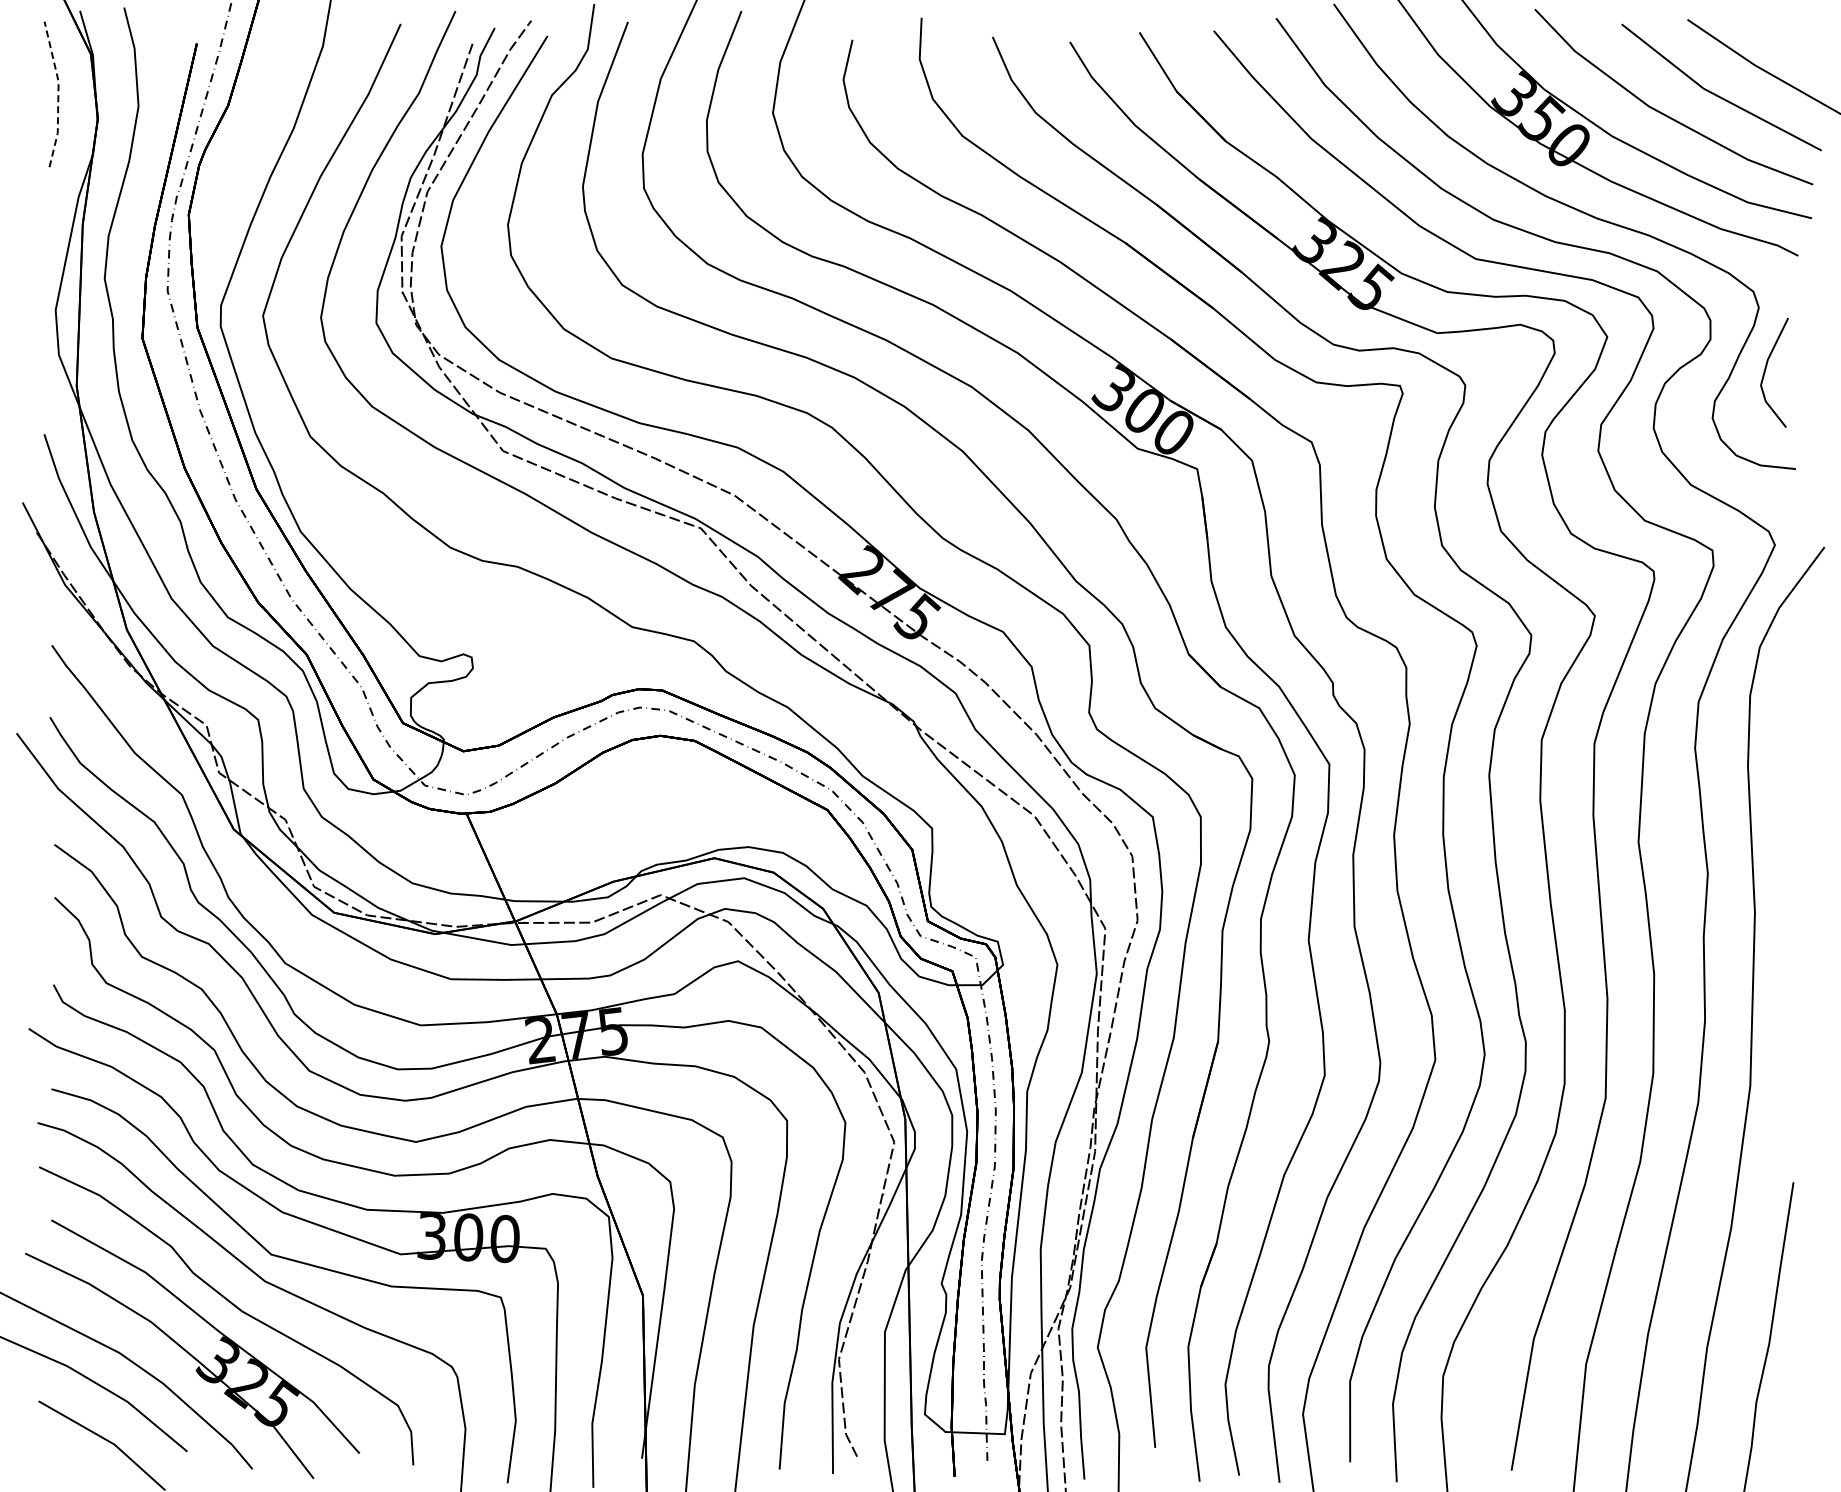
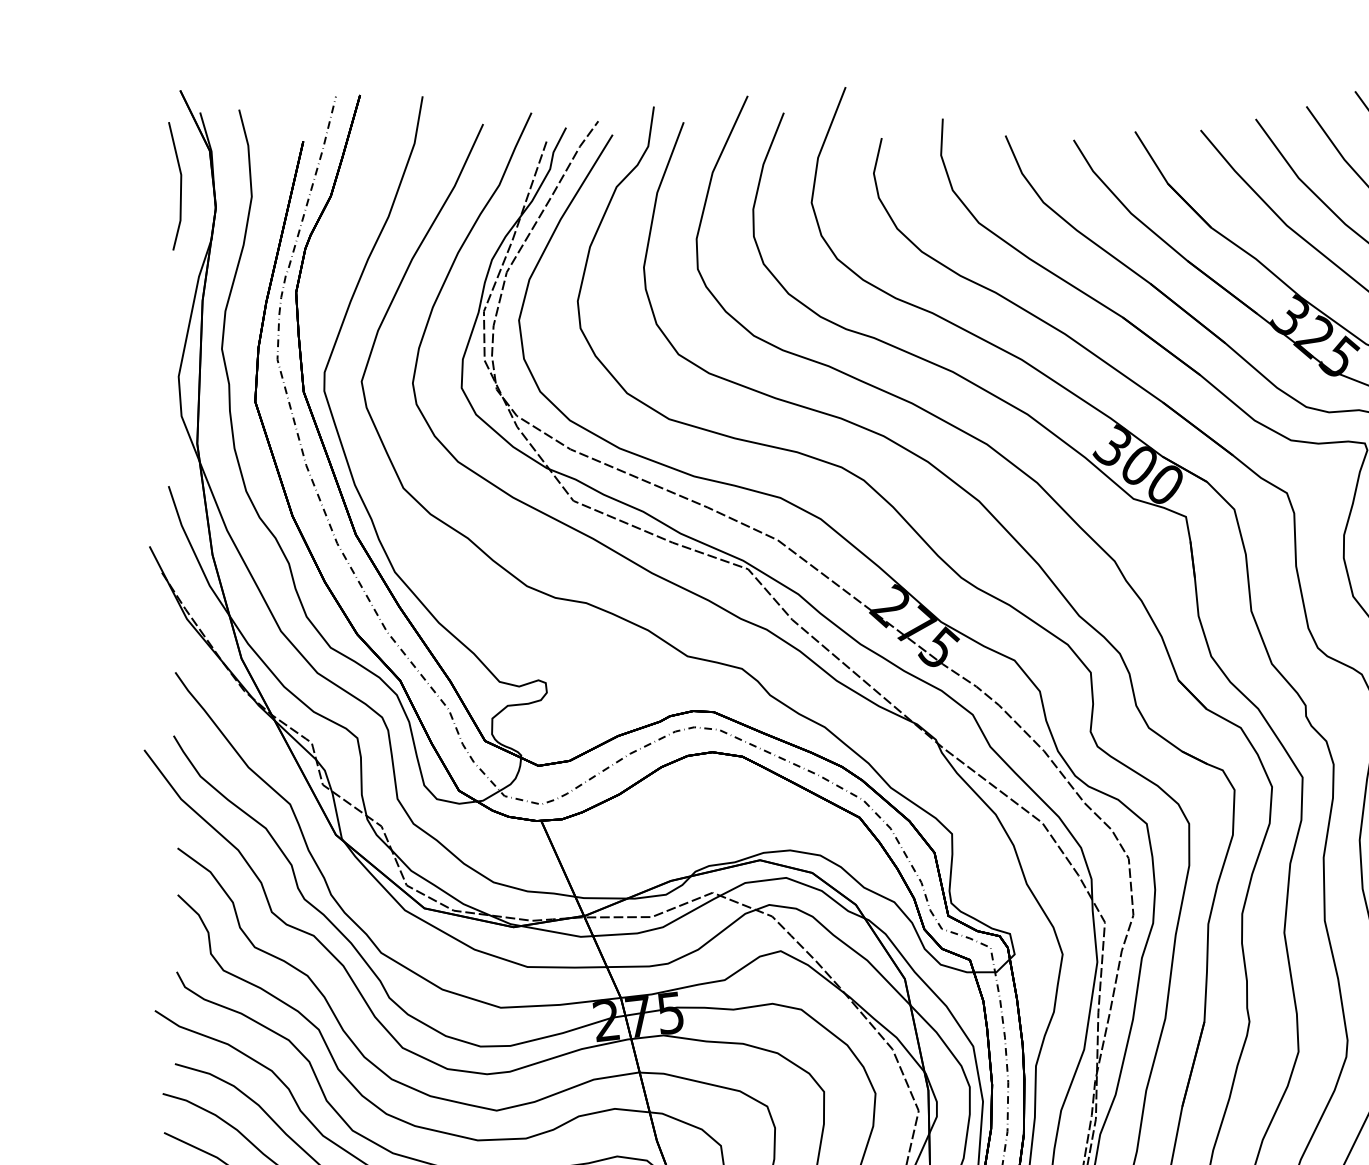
line: (58, 93) -> (181, 185), dashed -> solid

